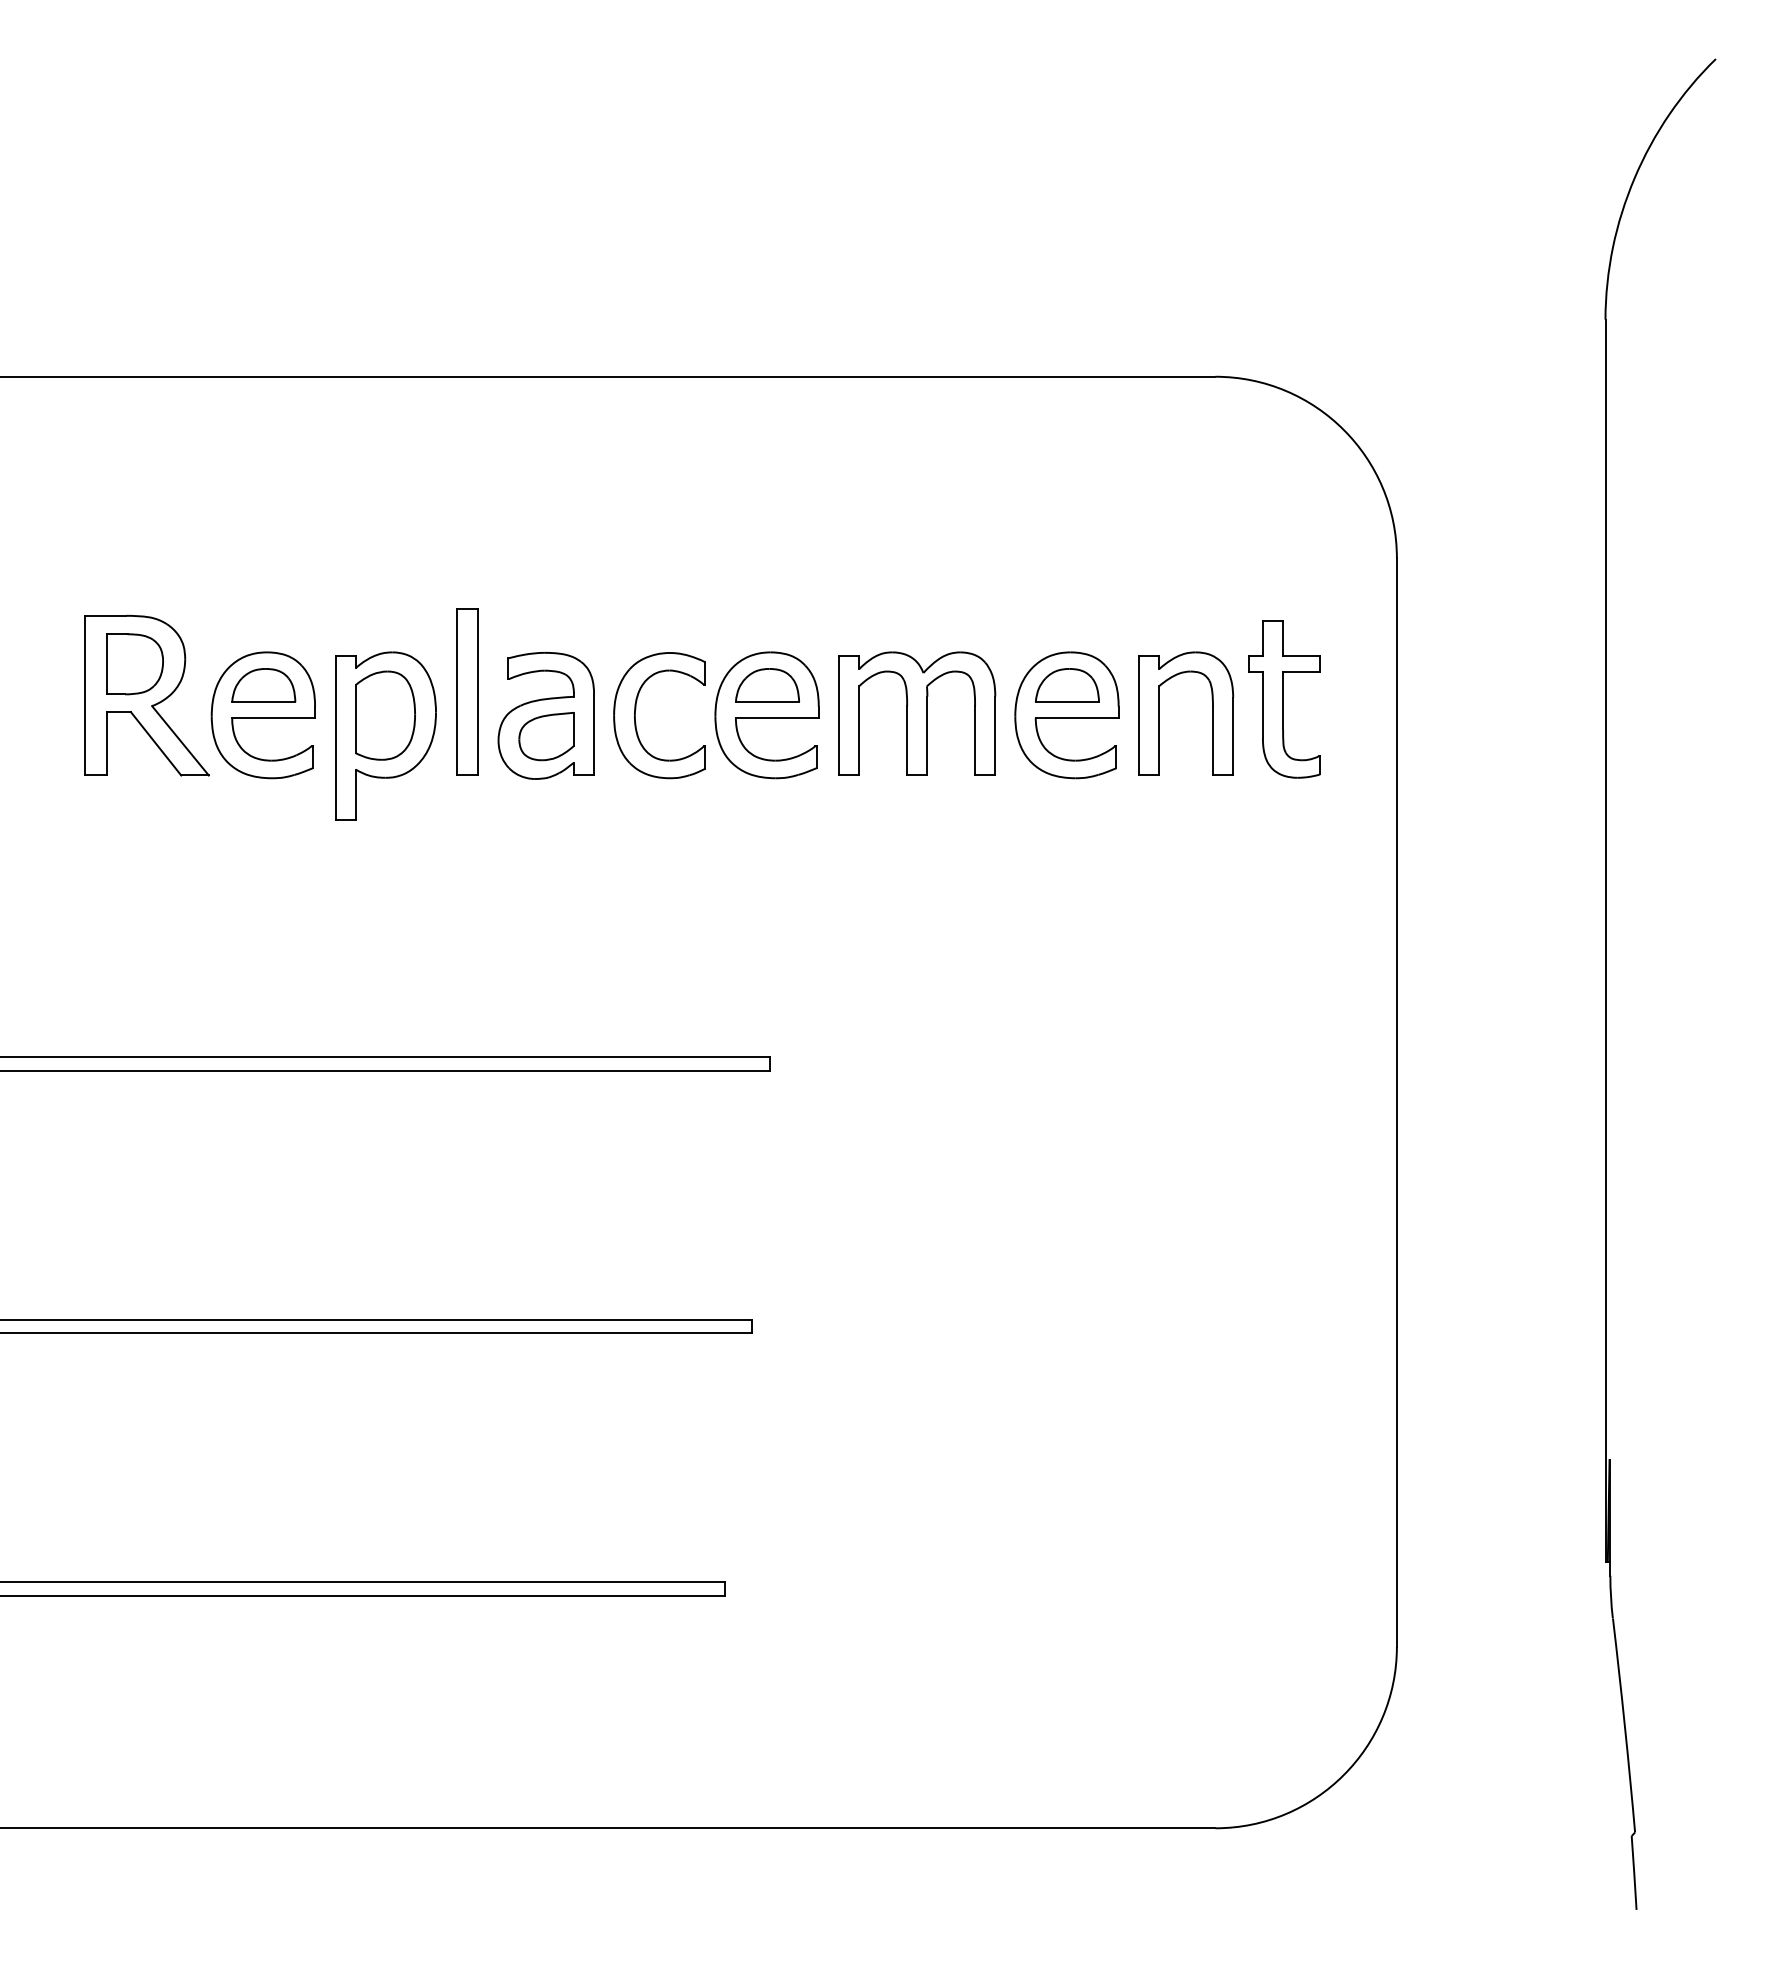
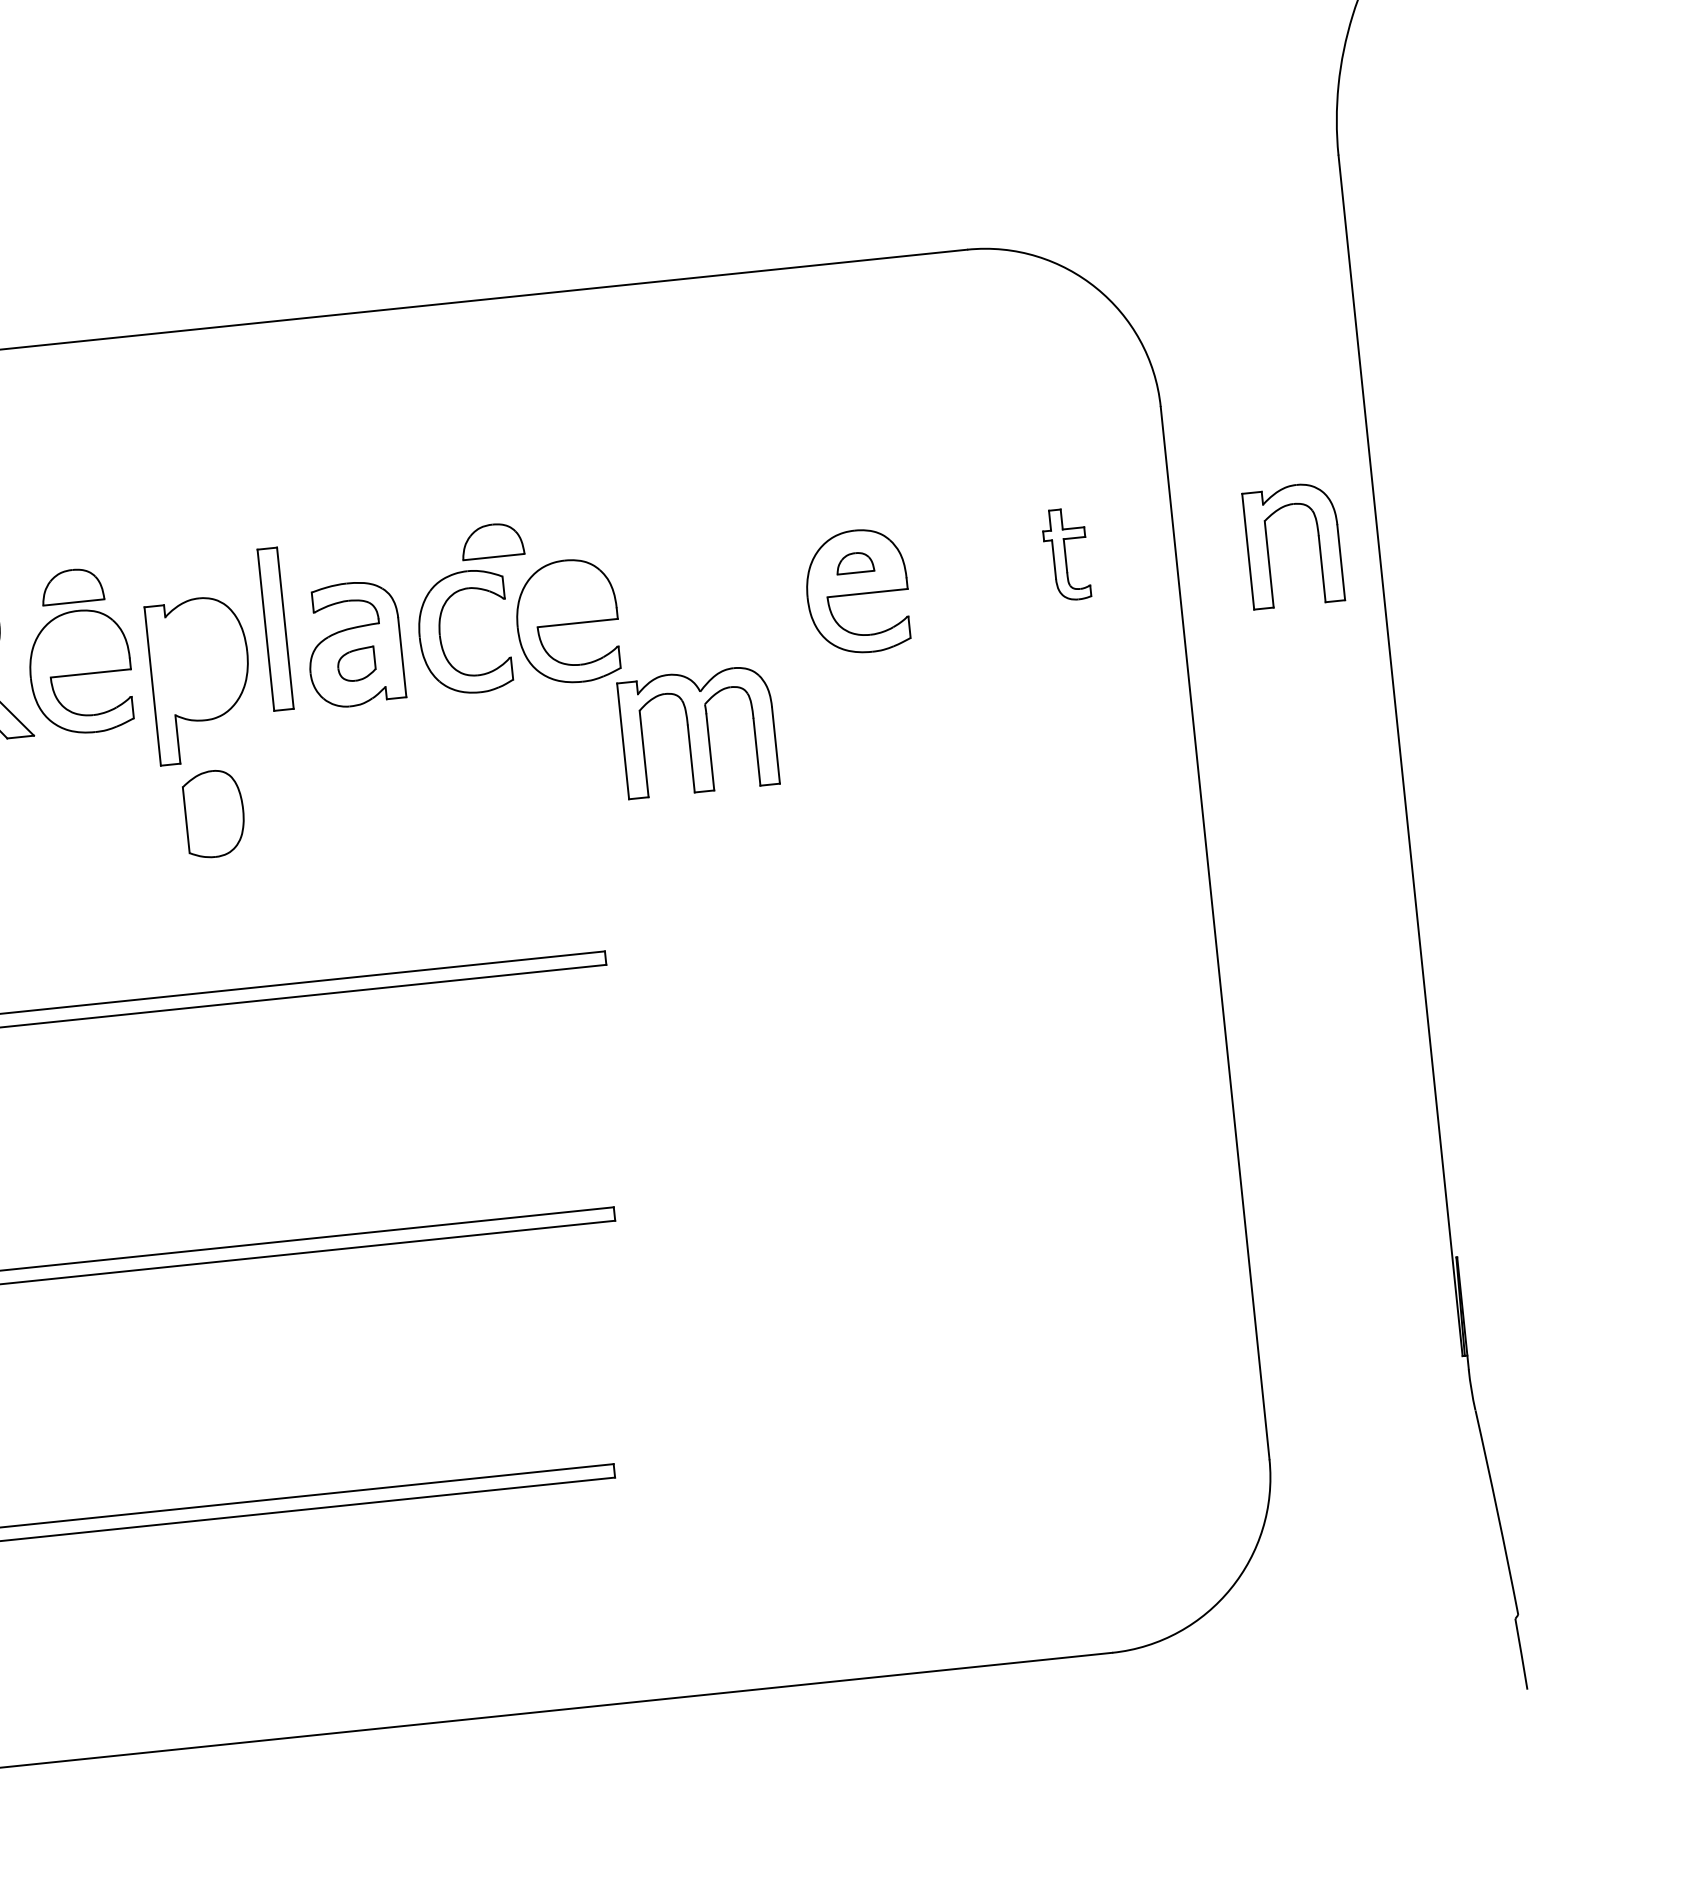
part: (263, 685) -> (71, 586), moved
part: (767, 685) -> (492, 540), moved
part: (1067, 685) -> (855, 562), size x0.6
part: (1284, 699) -> (1066, 554), size x0.6
part: (917, 713) -> (698, 731), moved
part: (1212, 713) -> (1318, 542), moved
part: (385, 715) -> (214, 813), moved
part: (546, 736) -> (356, 664), size x0.7

